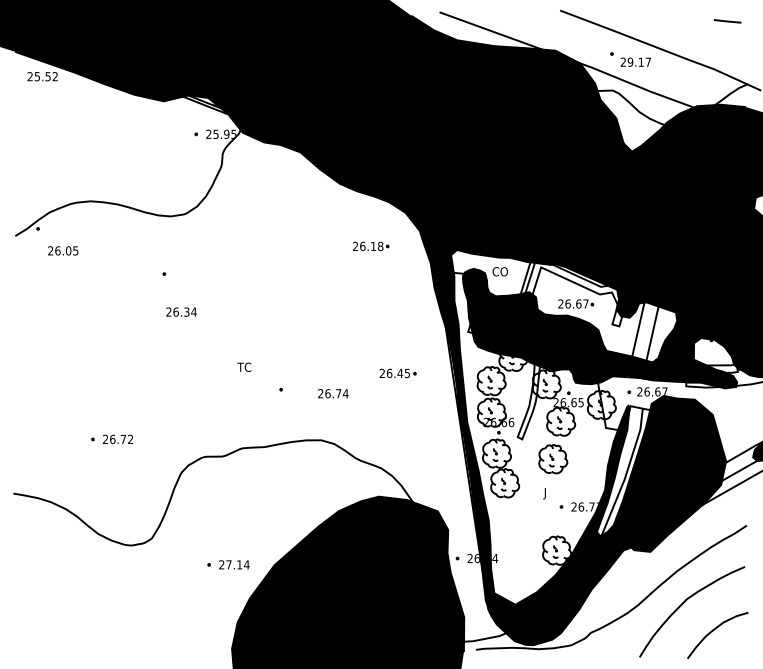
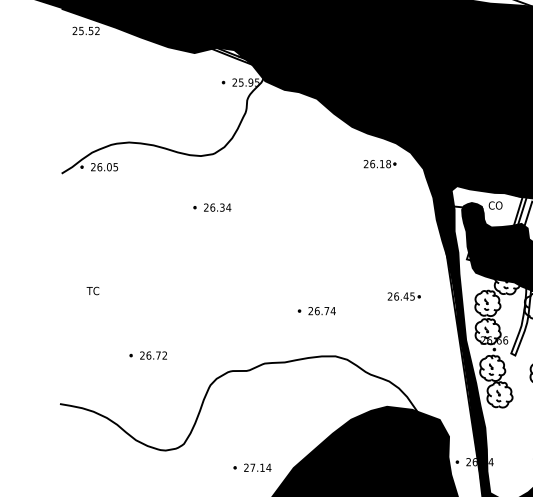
part: (371, 246) -> (380, 164), moved
text: (63, 250) -> (104, 166), moved
text: (181, 311) -> (217, 207), moved
text: (244, 366) -> (93, 290), moved
text: (333, 393) -> (322, 310), moved

